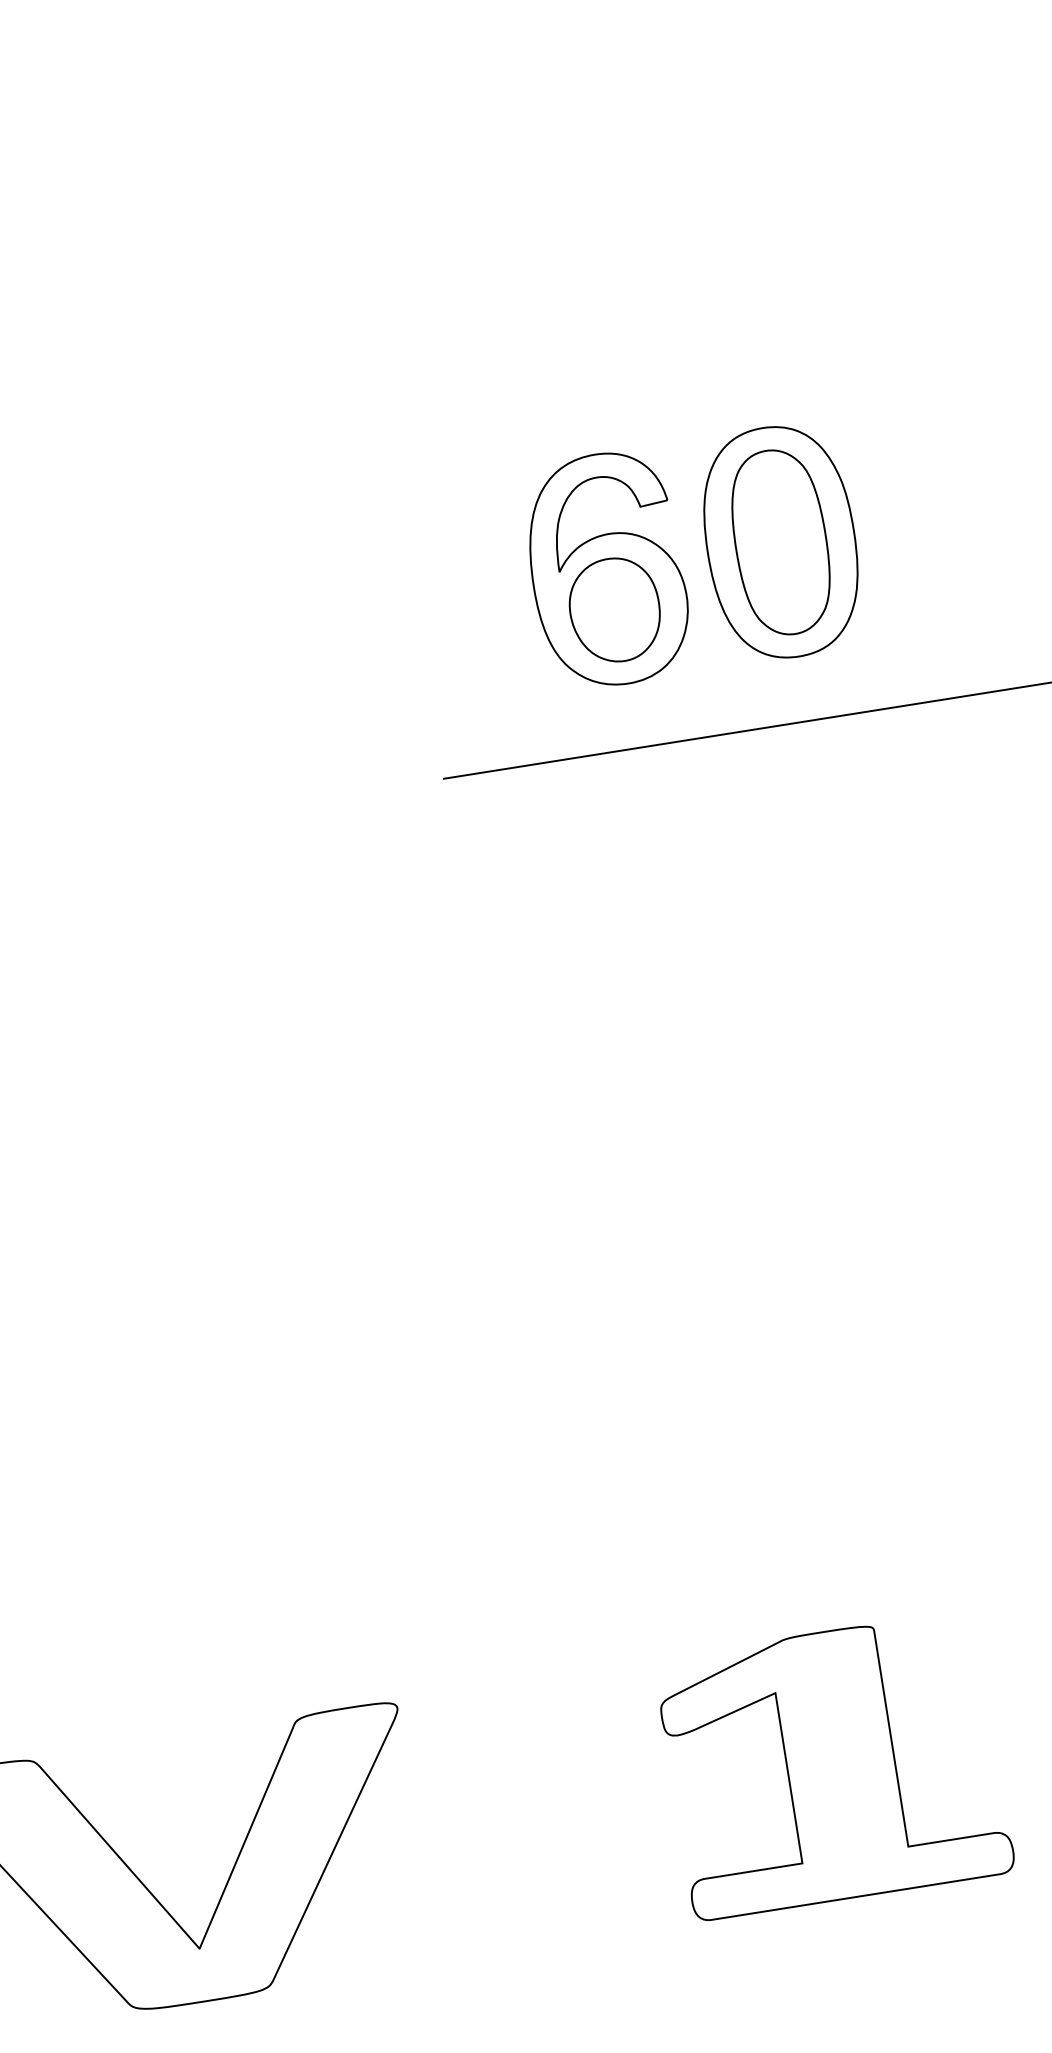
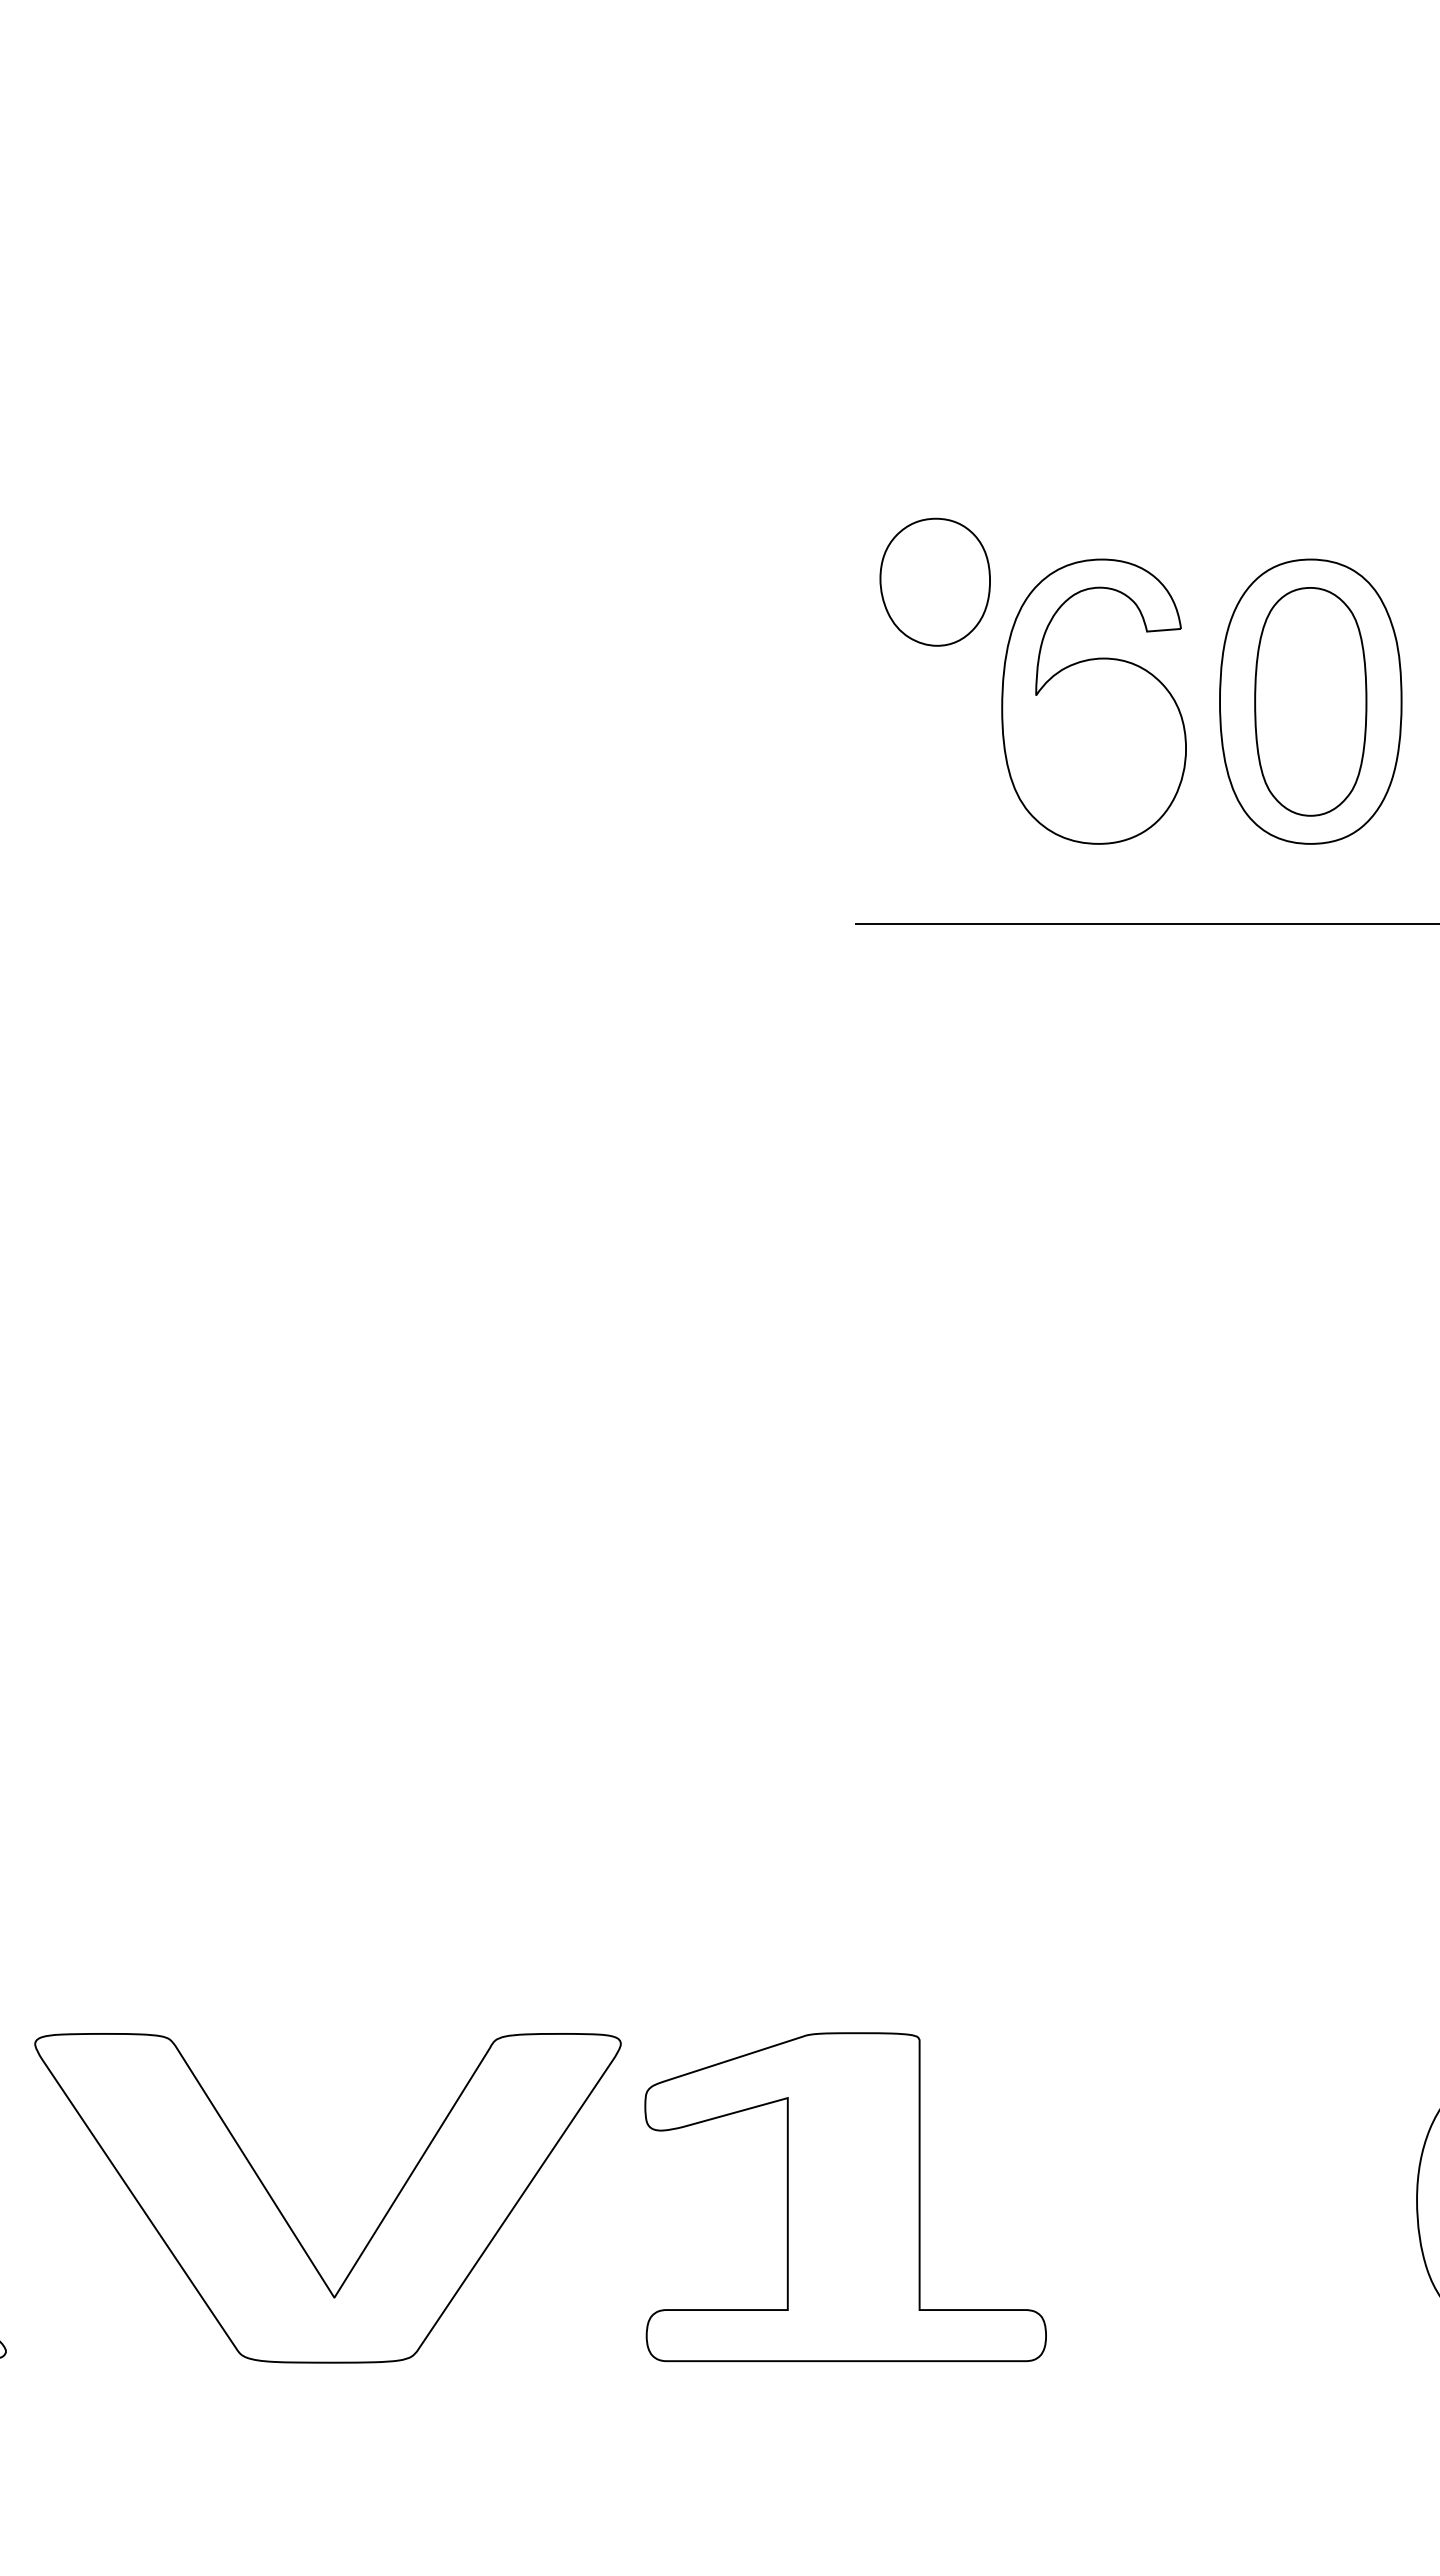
part: (614, 609) -> (934, 581), moved
part: (834, 1765) -> (845, 2197), moved

